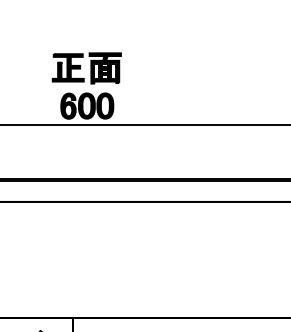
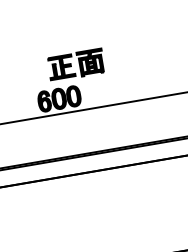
part: (86, 68) -> (76, 65), moved

